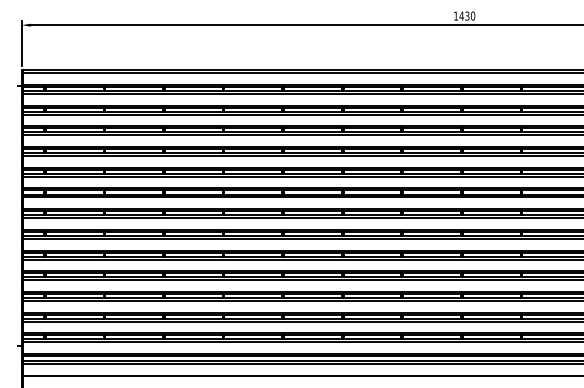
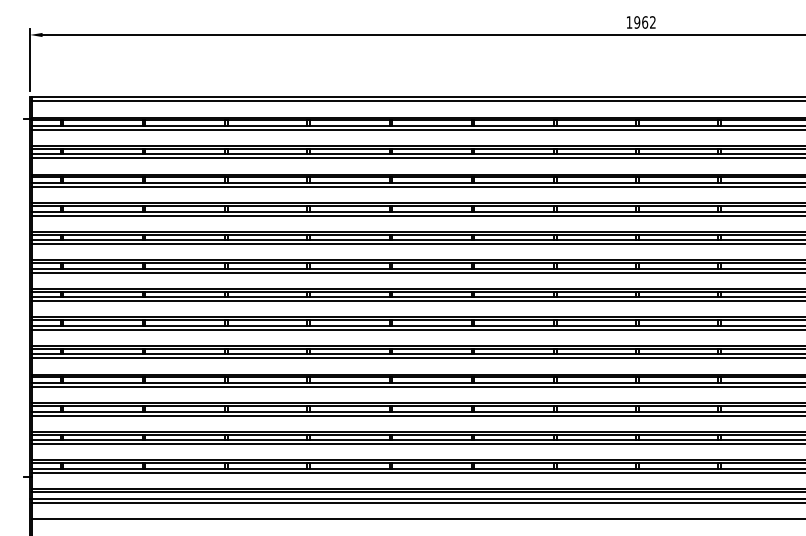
text: (466, 16) -> (644, 22), 1430 -> 1962

